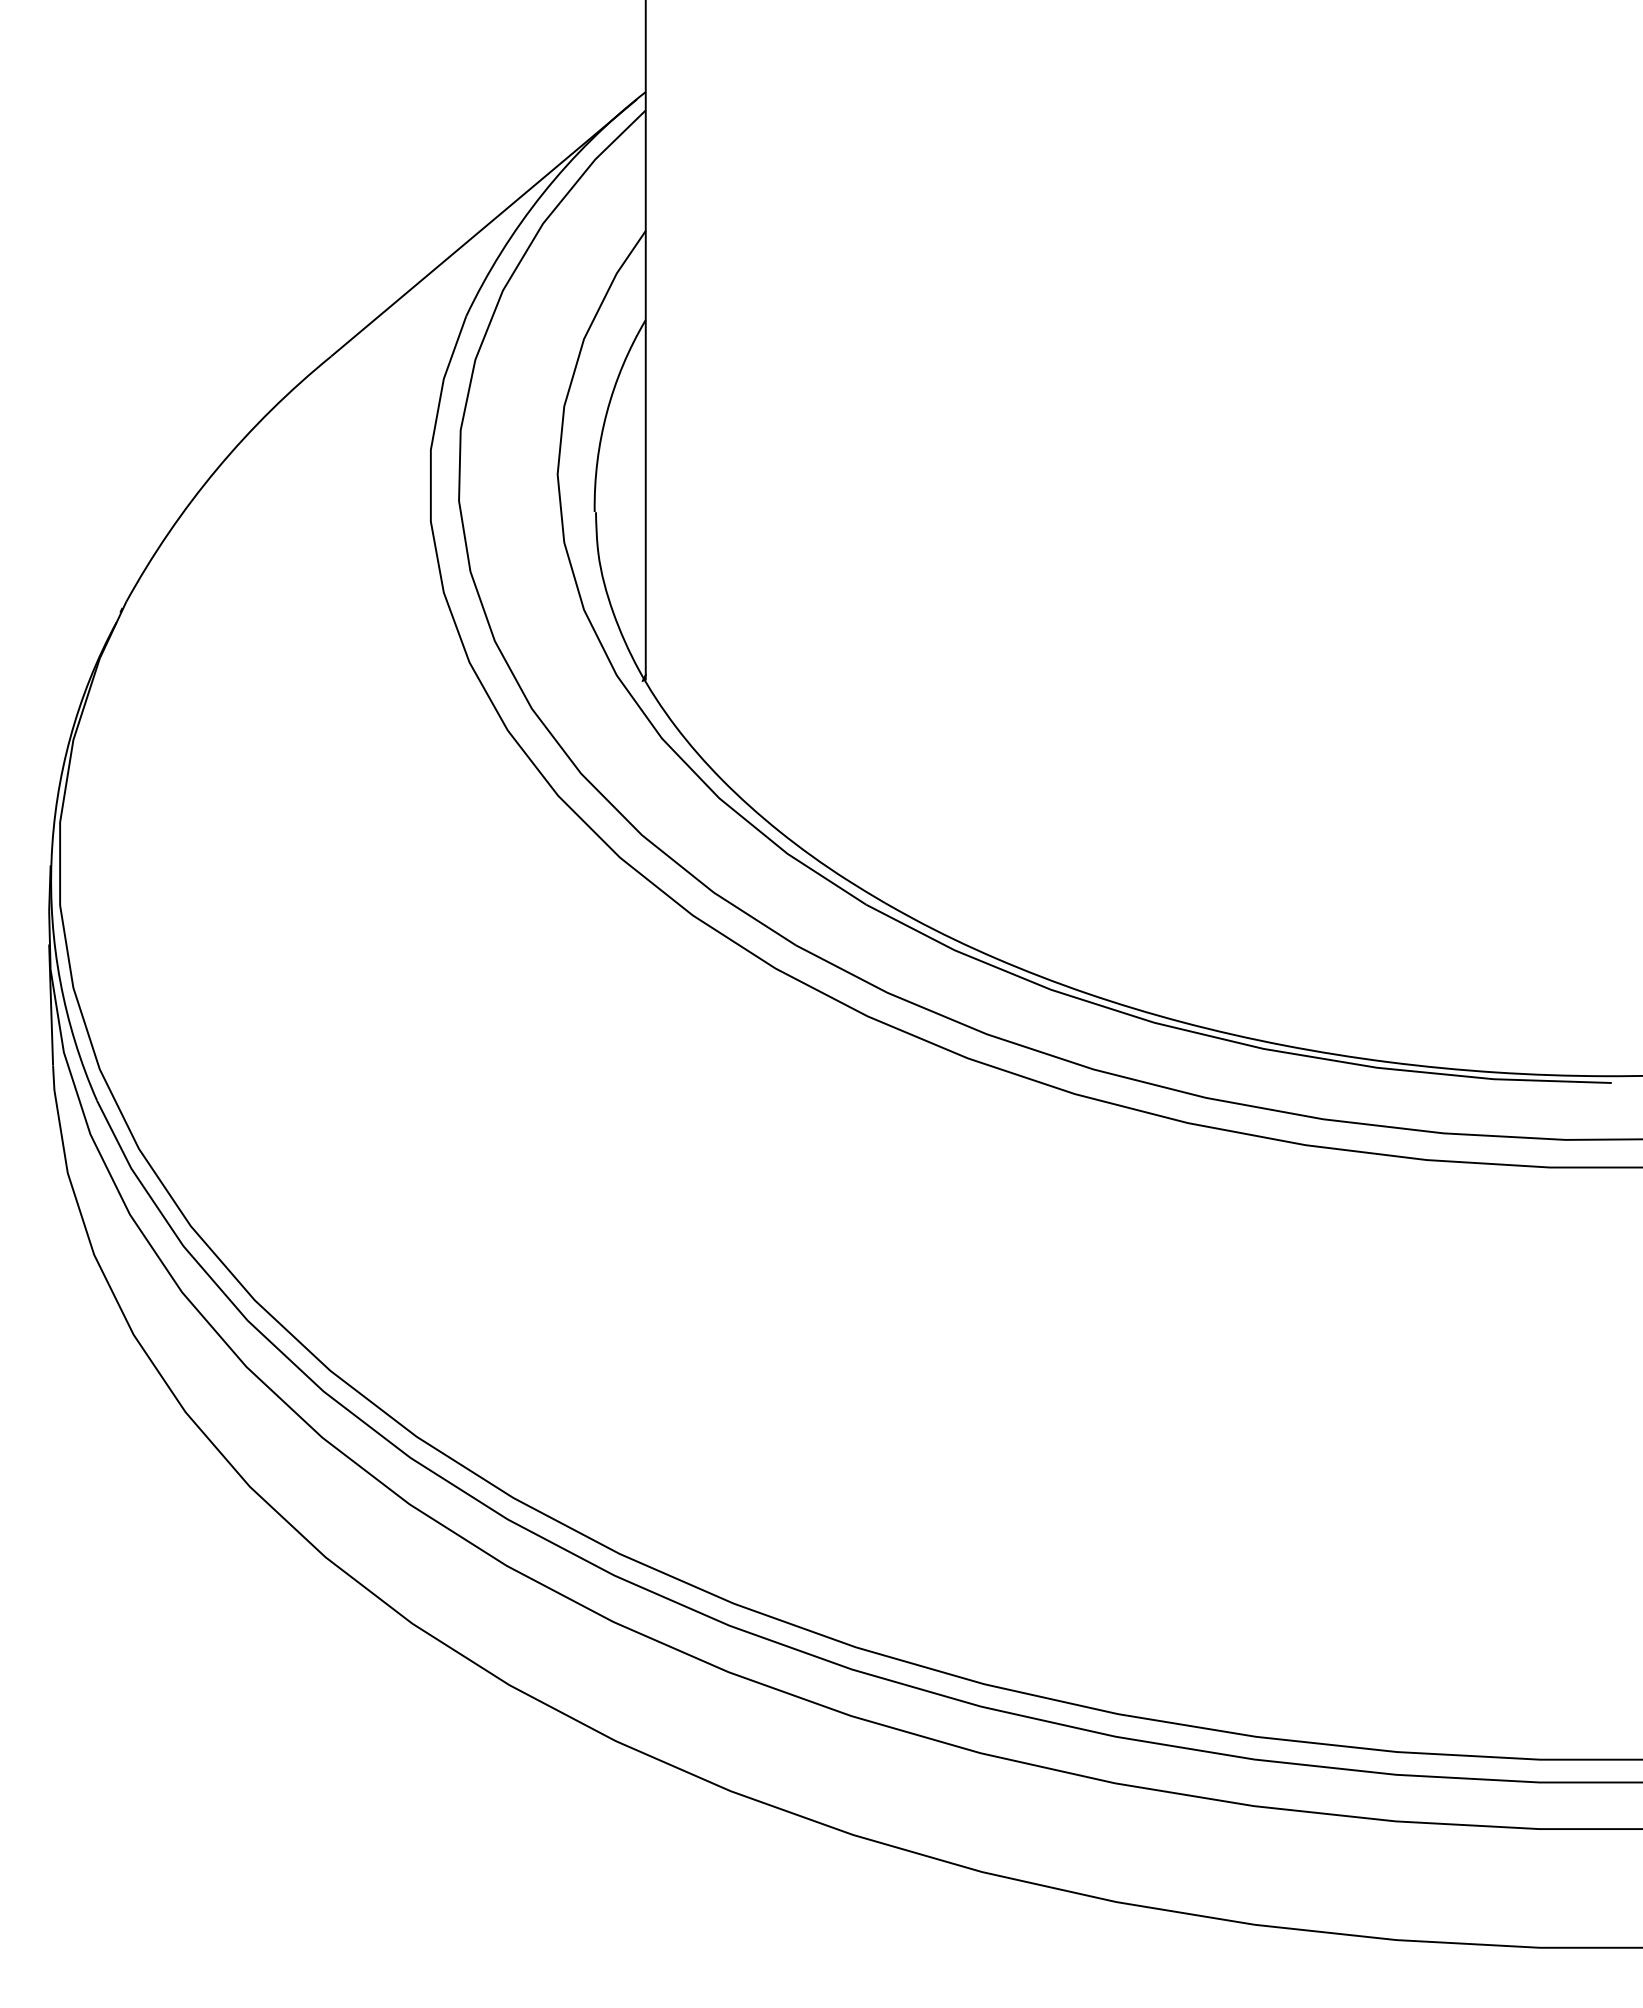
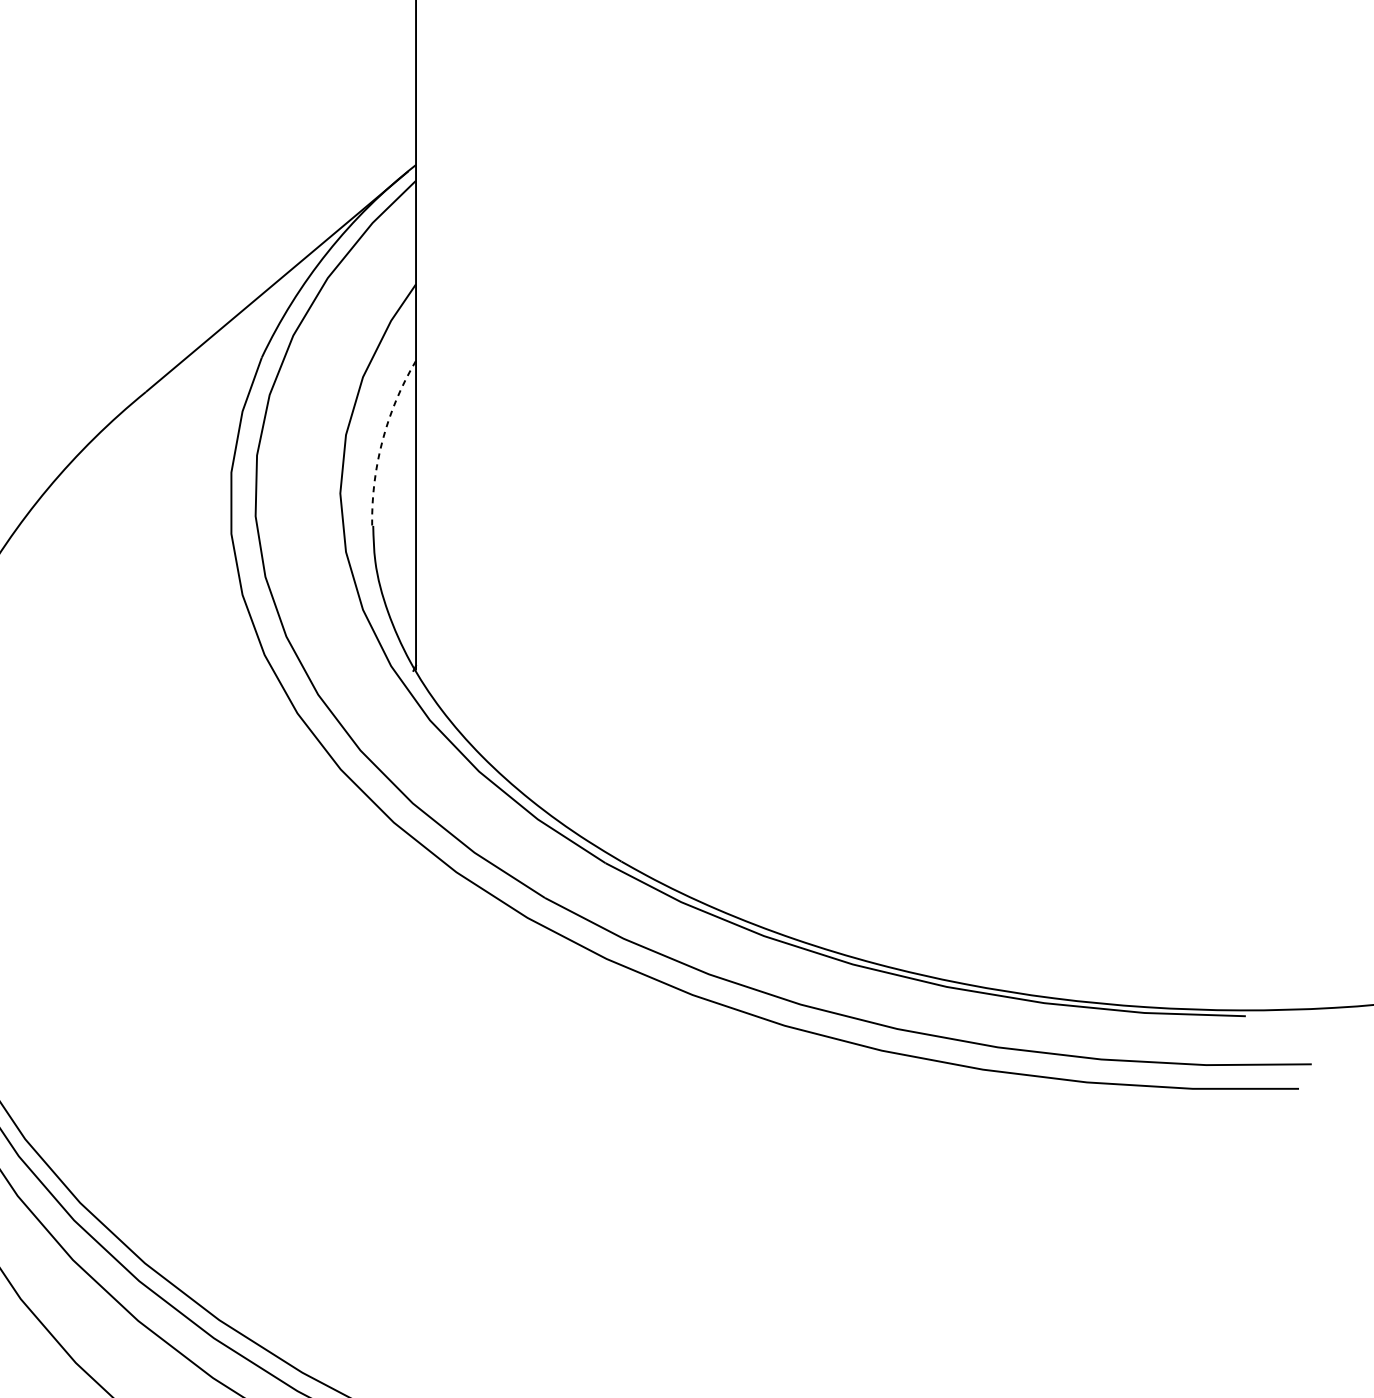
arc: (606, 412) -> (382, 440), solid -> dashed

